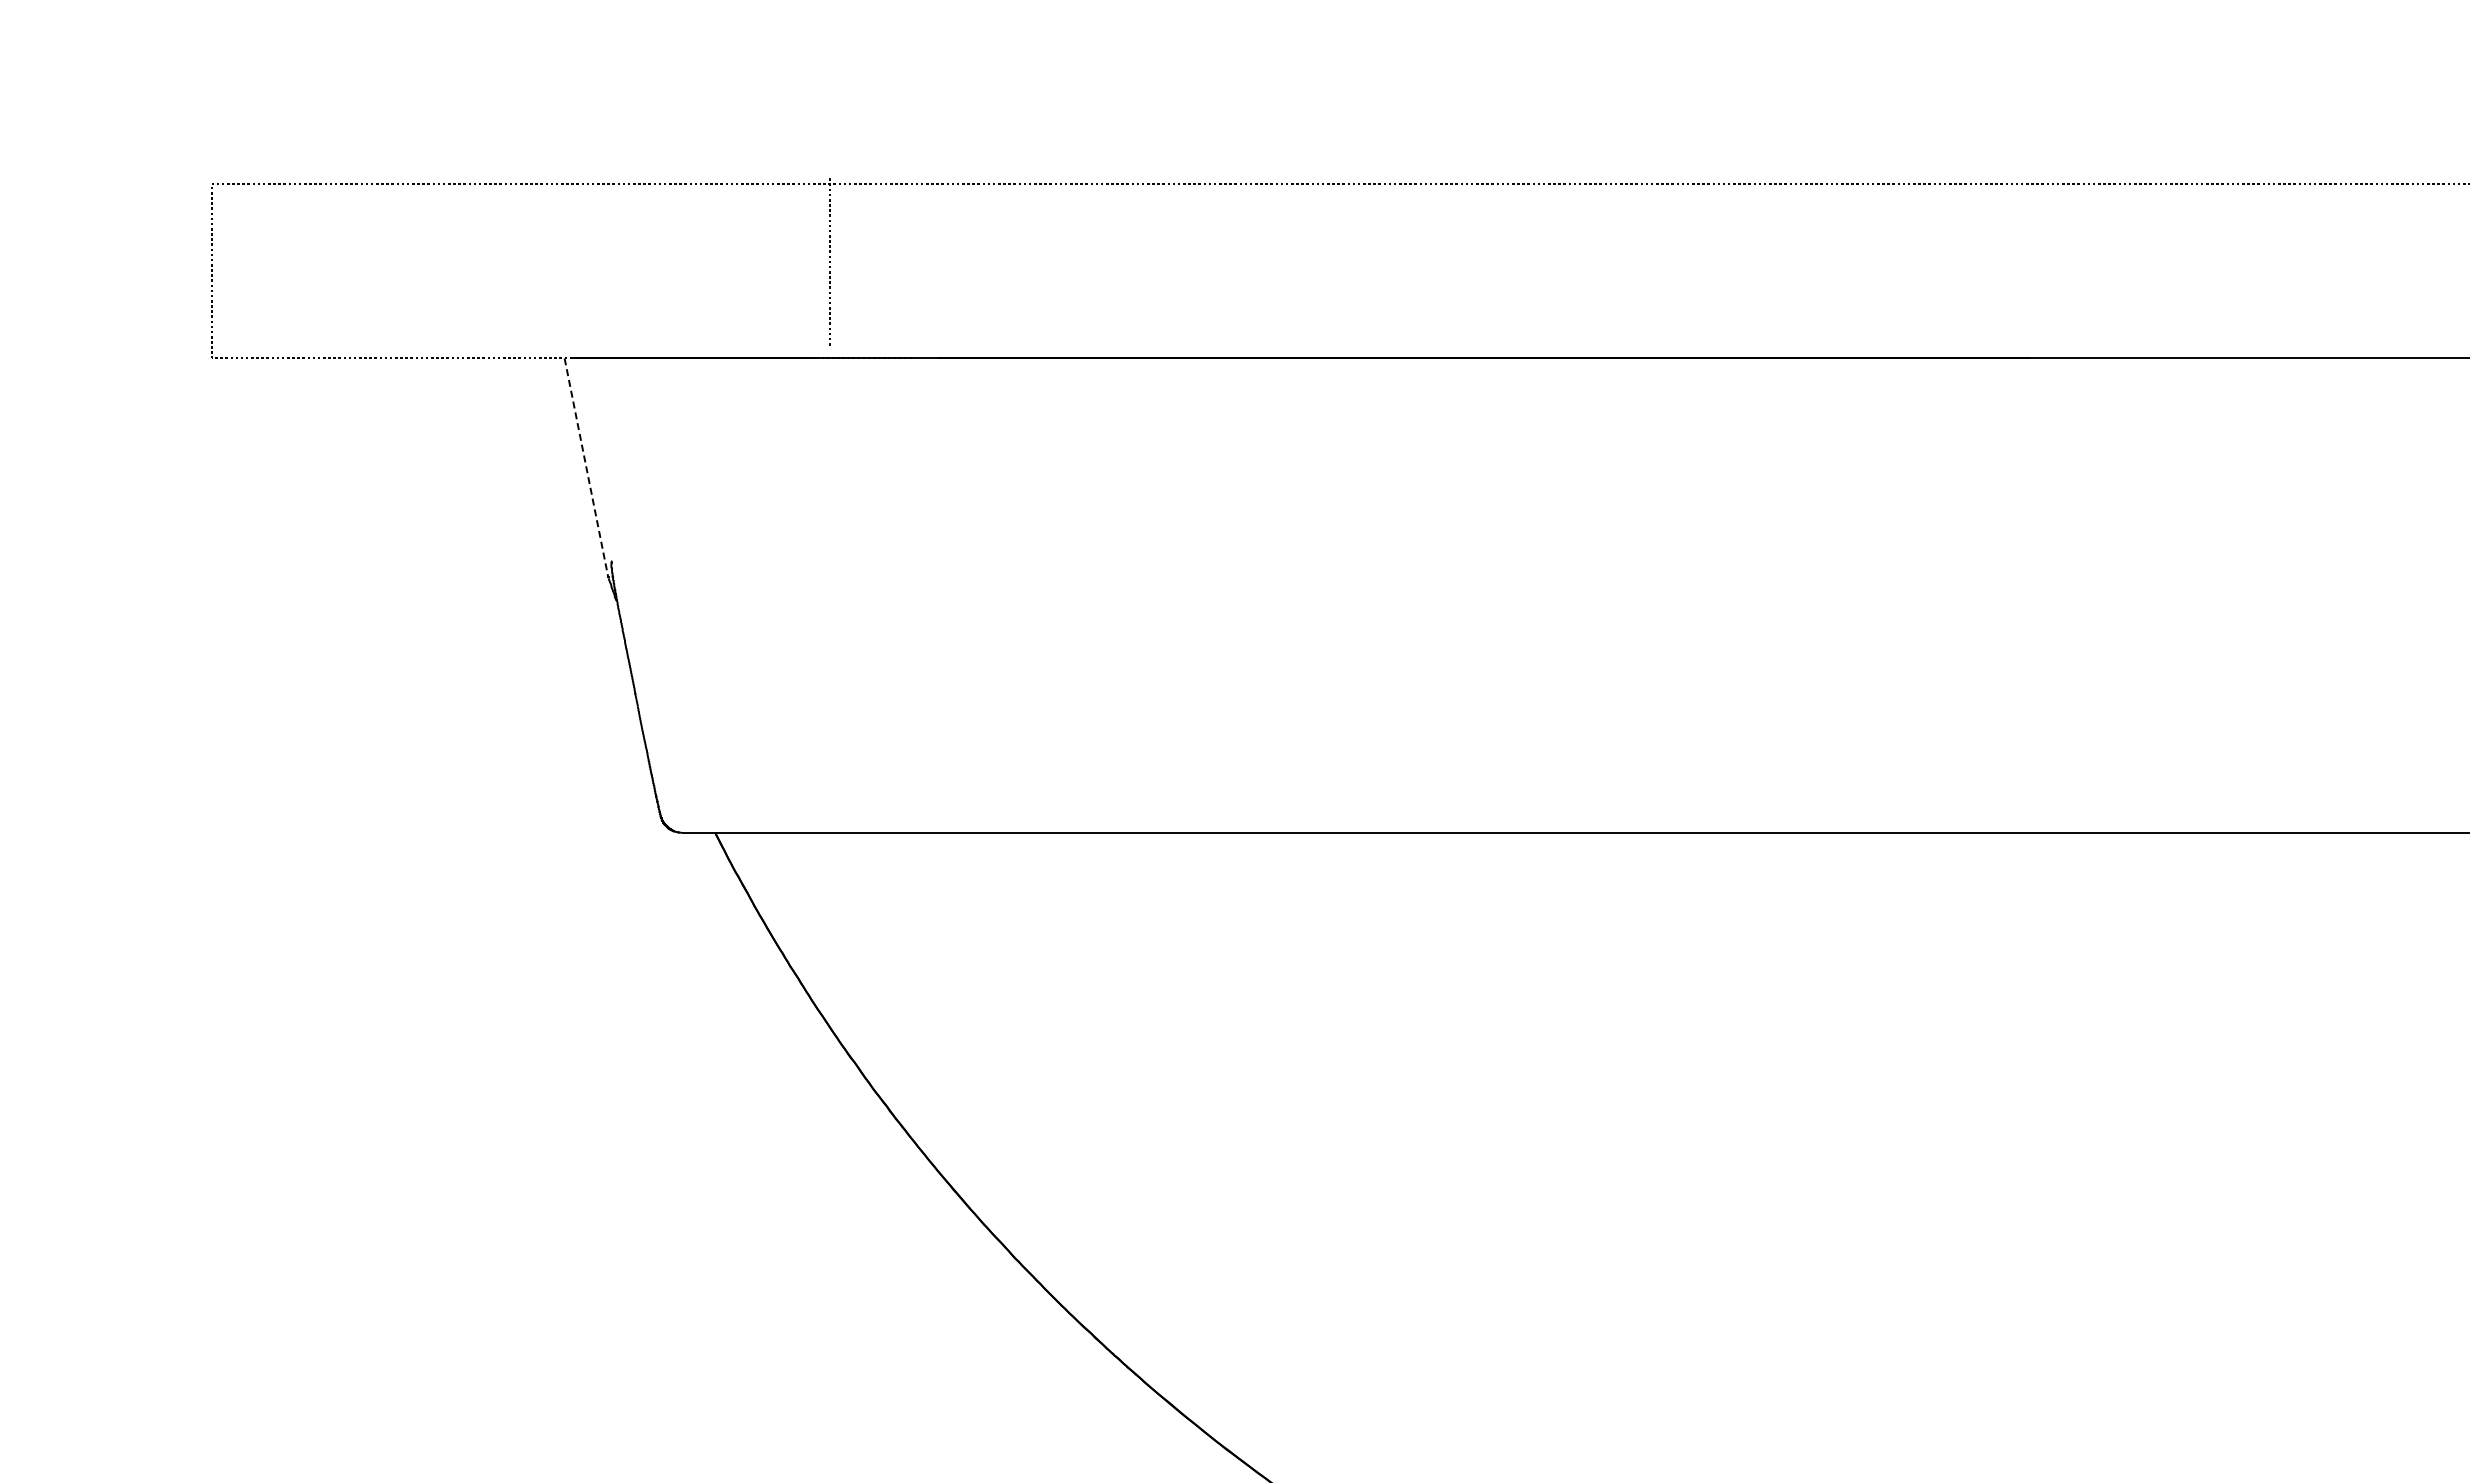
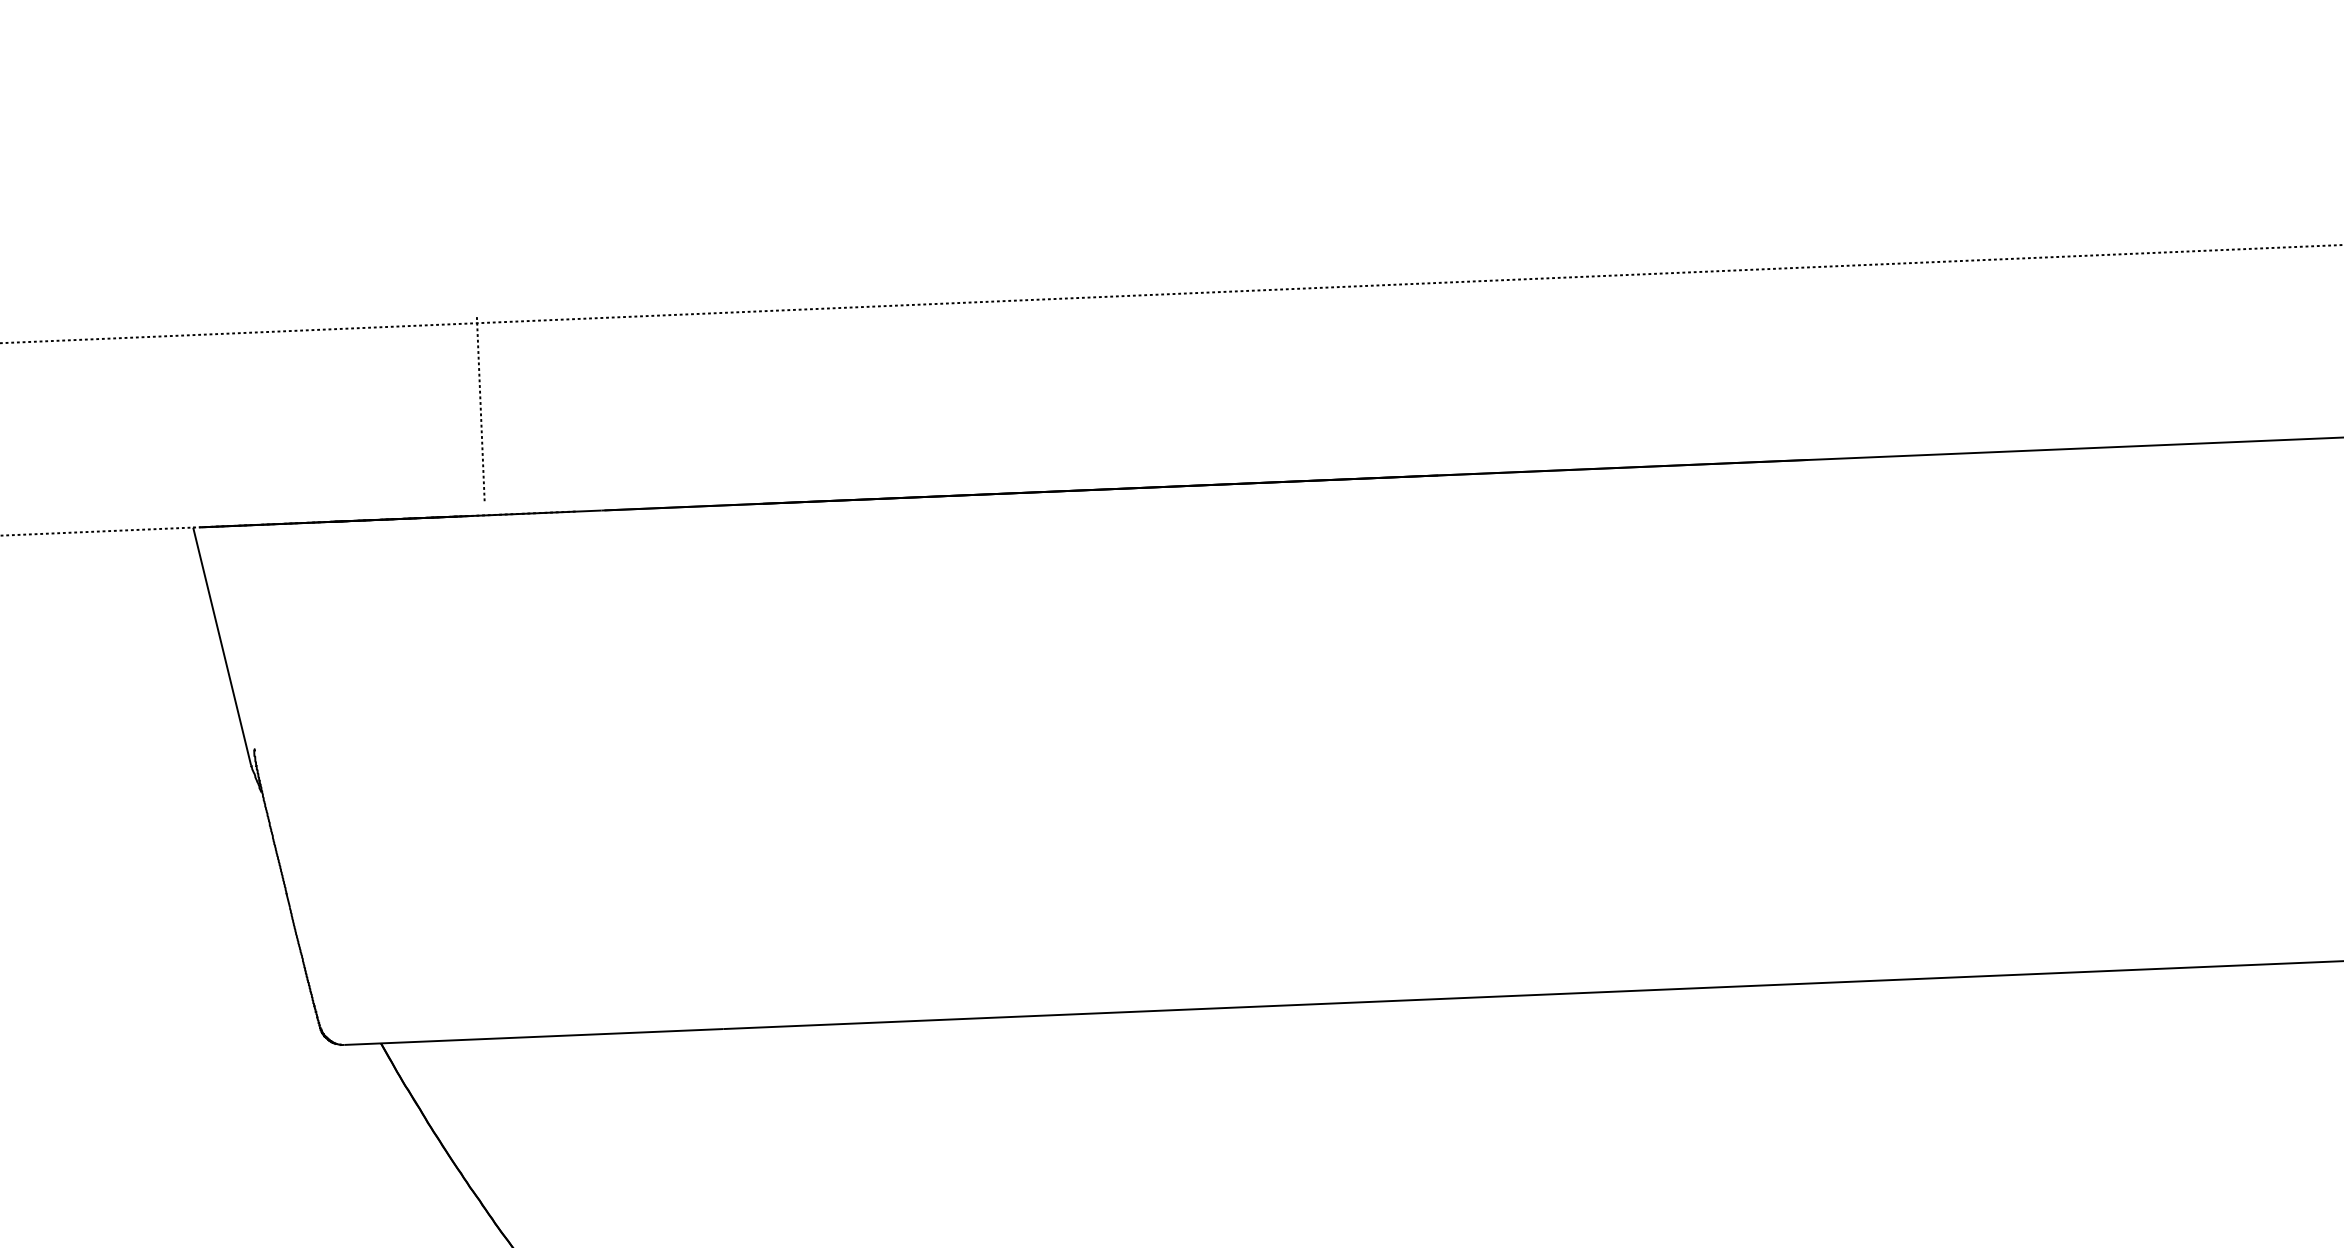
line: (586, 467) -> (222, 646), dashed -> solid

